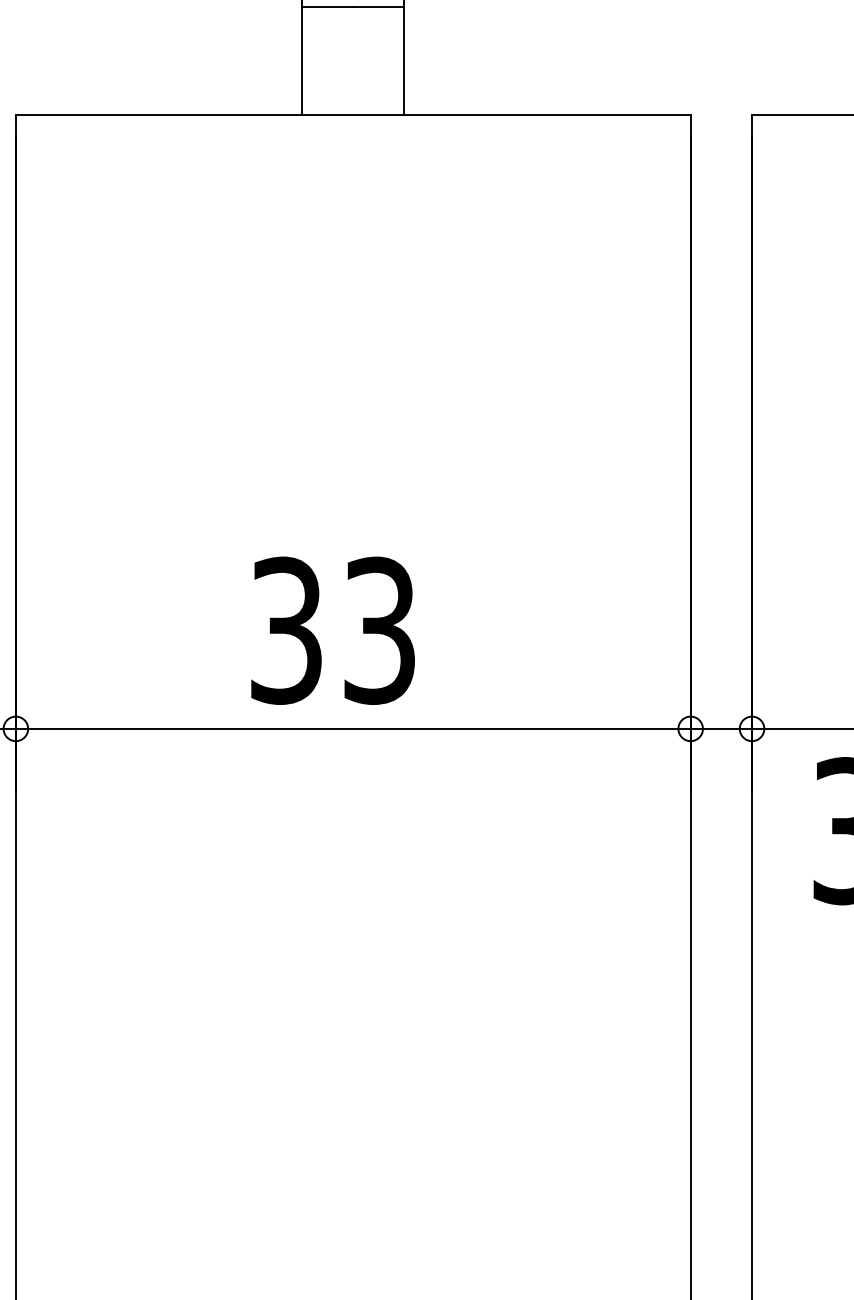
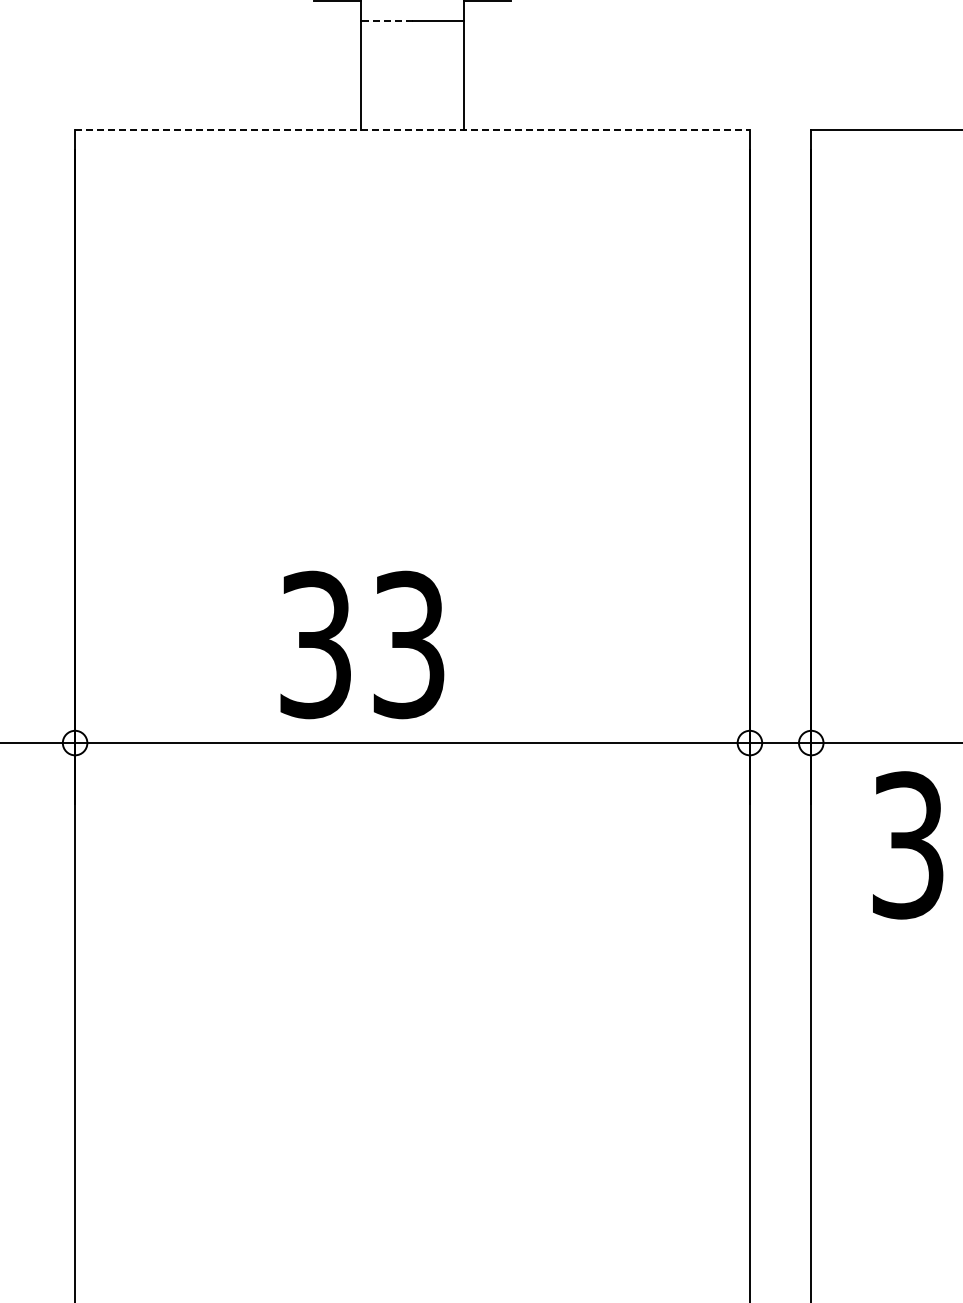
line: (327, 7) -> (386, 21), solid -> dashed
line: (354, 115) -> (413, 129), solid -> dashed
text: (333, 630) -> (362, 644), moved

